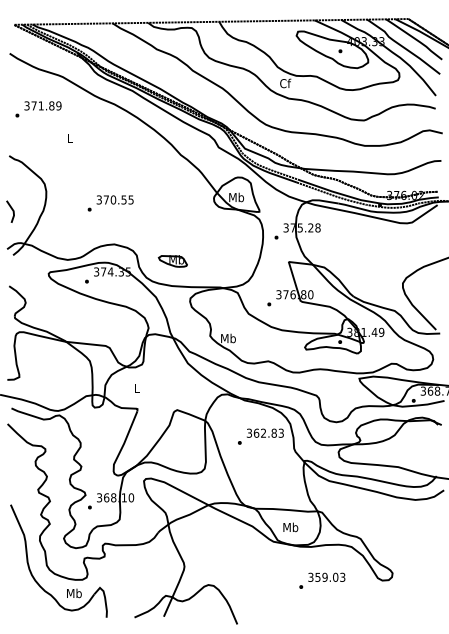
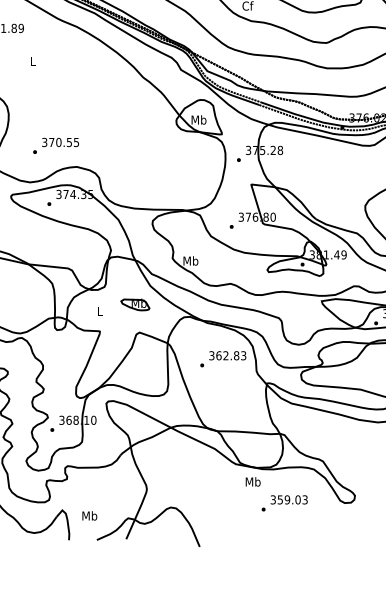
text: (110, 203) -> (55, 146), moved
part: (172, 261) -> (134, 305), moved
text: (290, 527) -> (252, 482), moved
text: (74, 593) -> (89, 516), moved

